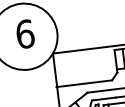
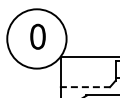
text: (24, 33) -> (37, 36), 6 -> 0
line: (84, 84) -> (85, 87), solid -> dashed

